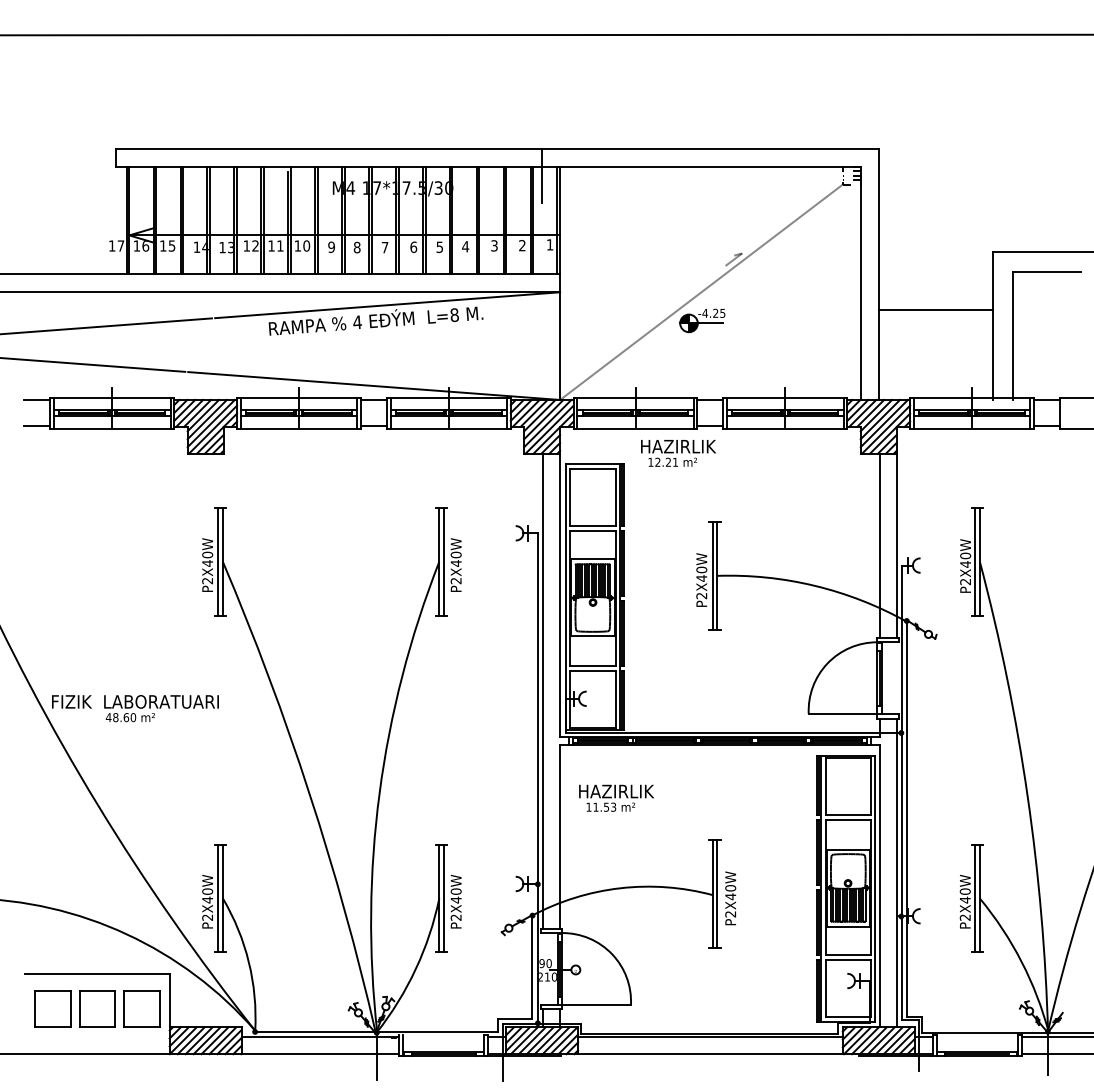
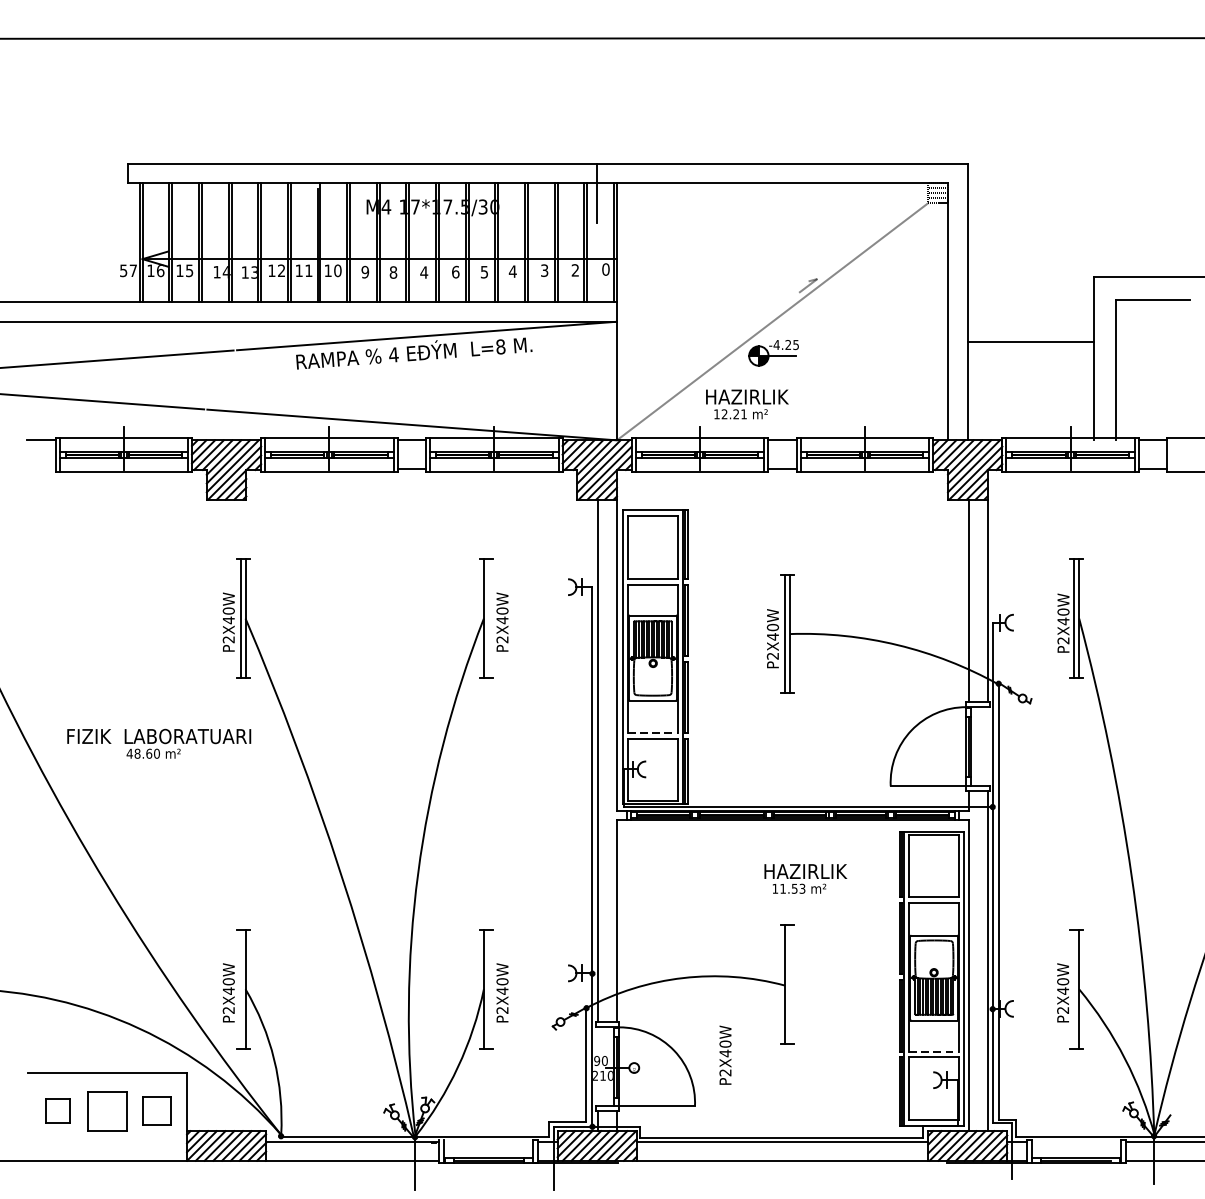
text: (549, 244) -> (605, 269), 1 -> 0
text: (112, 245) -> (124, 270), 17 -> 57
text: (384, 247) -> (423, 272), 7 -> 4
line: (37, 426) -> (41, 469), removed
text: (678, 453) -> (747, 404), moved
line: (443, 561) -> (488, 618), removed
line: (592, 665) -> (652, 732), solid -> dashed
text: (135, 708) -> (159, 743), moved
text: (616, 797) -> (805, 878), moved
line: (717, 894) -> (790, 984), removed
line: (218, 898) -> (240, 989), removed
line: (443, 898) -> (488, 989), removed
text: (730, 898) -> (725, 1055), moved
line: (975, 898) -> (1074, 989), removed
line: (848, 955) -> (934, 1052), solid -> dashed
part: (52, 1008) -> (57, 1110), size x0.6
part: (141, 1008) -> (155, 1110), size x0.7

